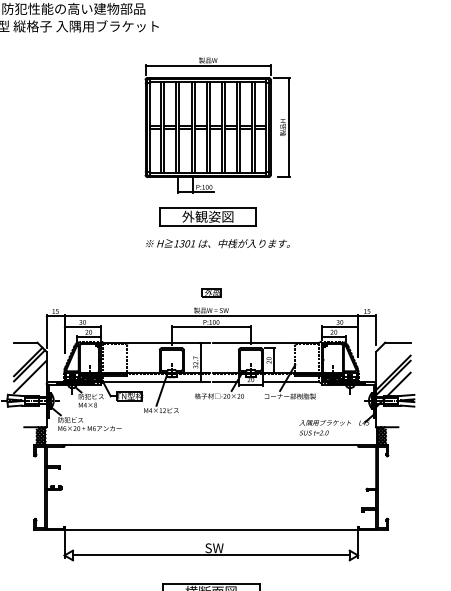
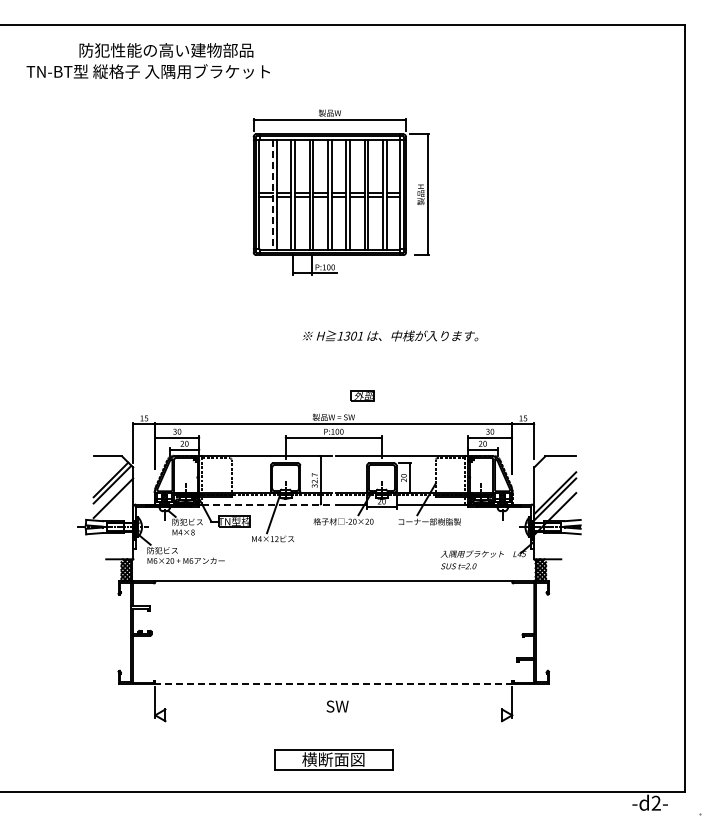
line: (160, 127) -> (272, 194), solid -> dashed
part: (207, 216) -> (329, 302), removed
text: (217, 243) -> (390, 335), moved
part: (211, 292) -> (362, 395), moved
line: (156, 382) -> (266, 504), solid -> dashed
line: (211, 530) -> (333, 684), solid -> dashed
line: (211, 555) -> (333, 715), removed

